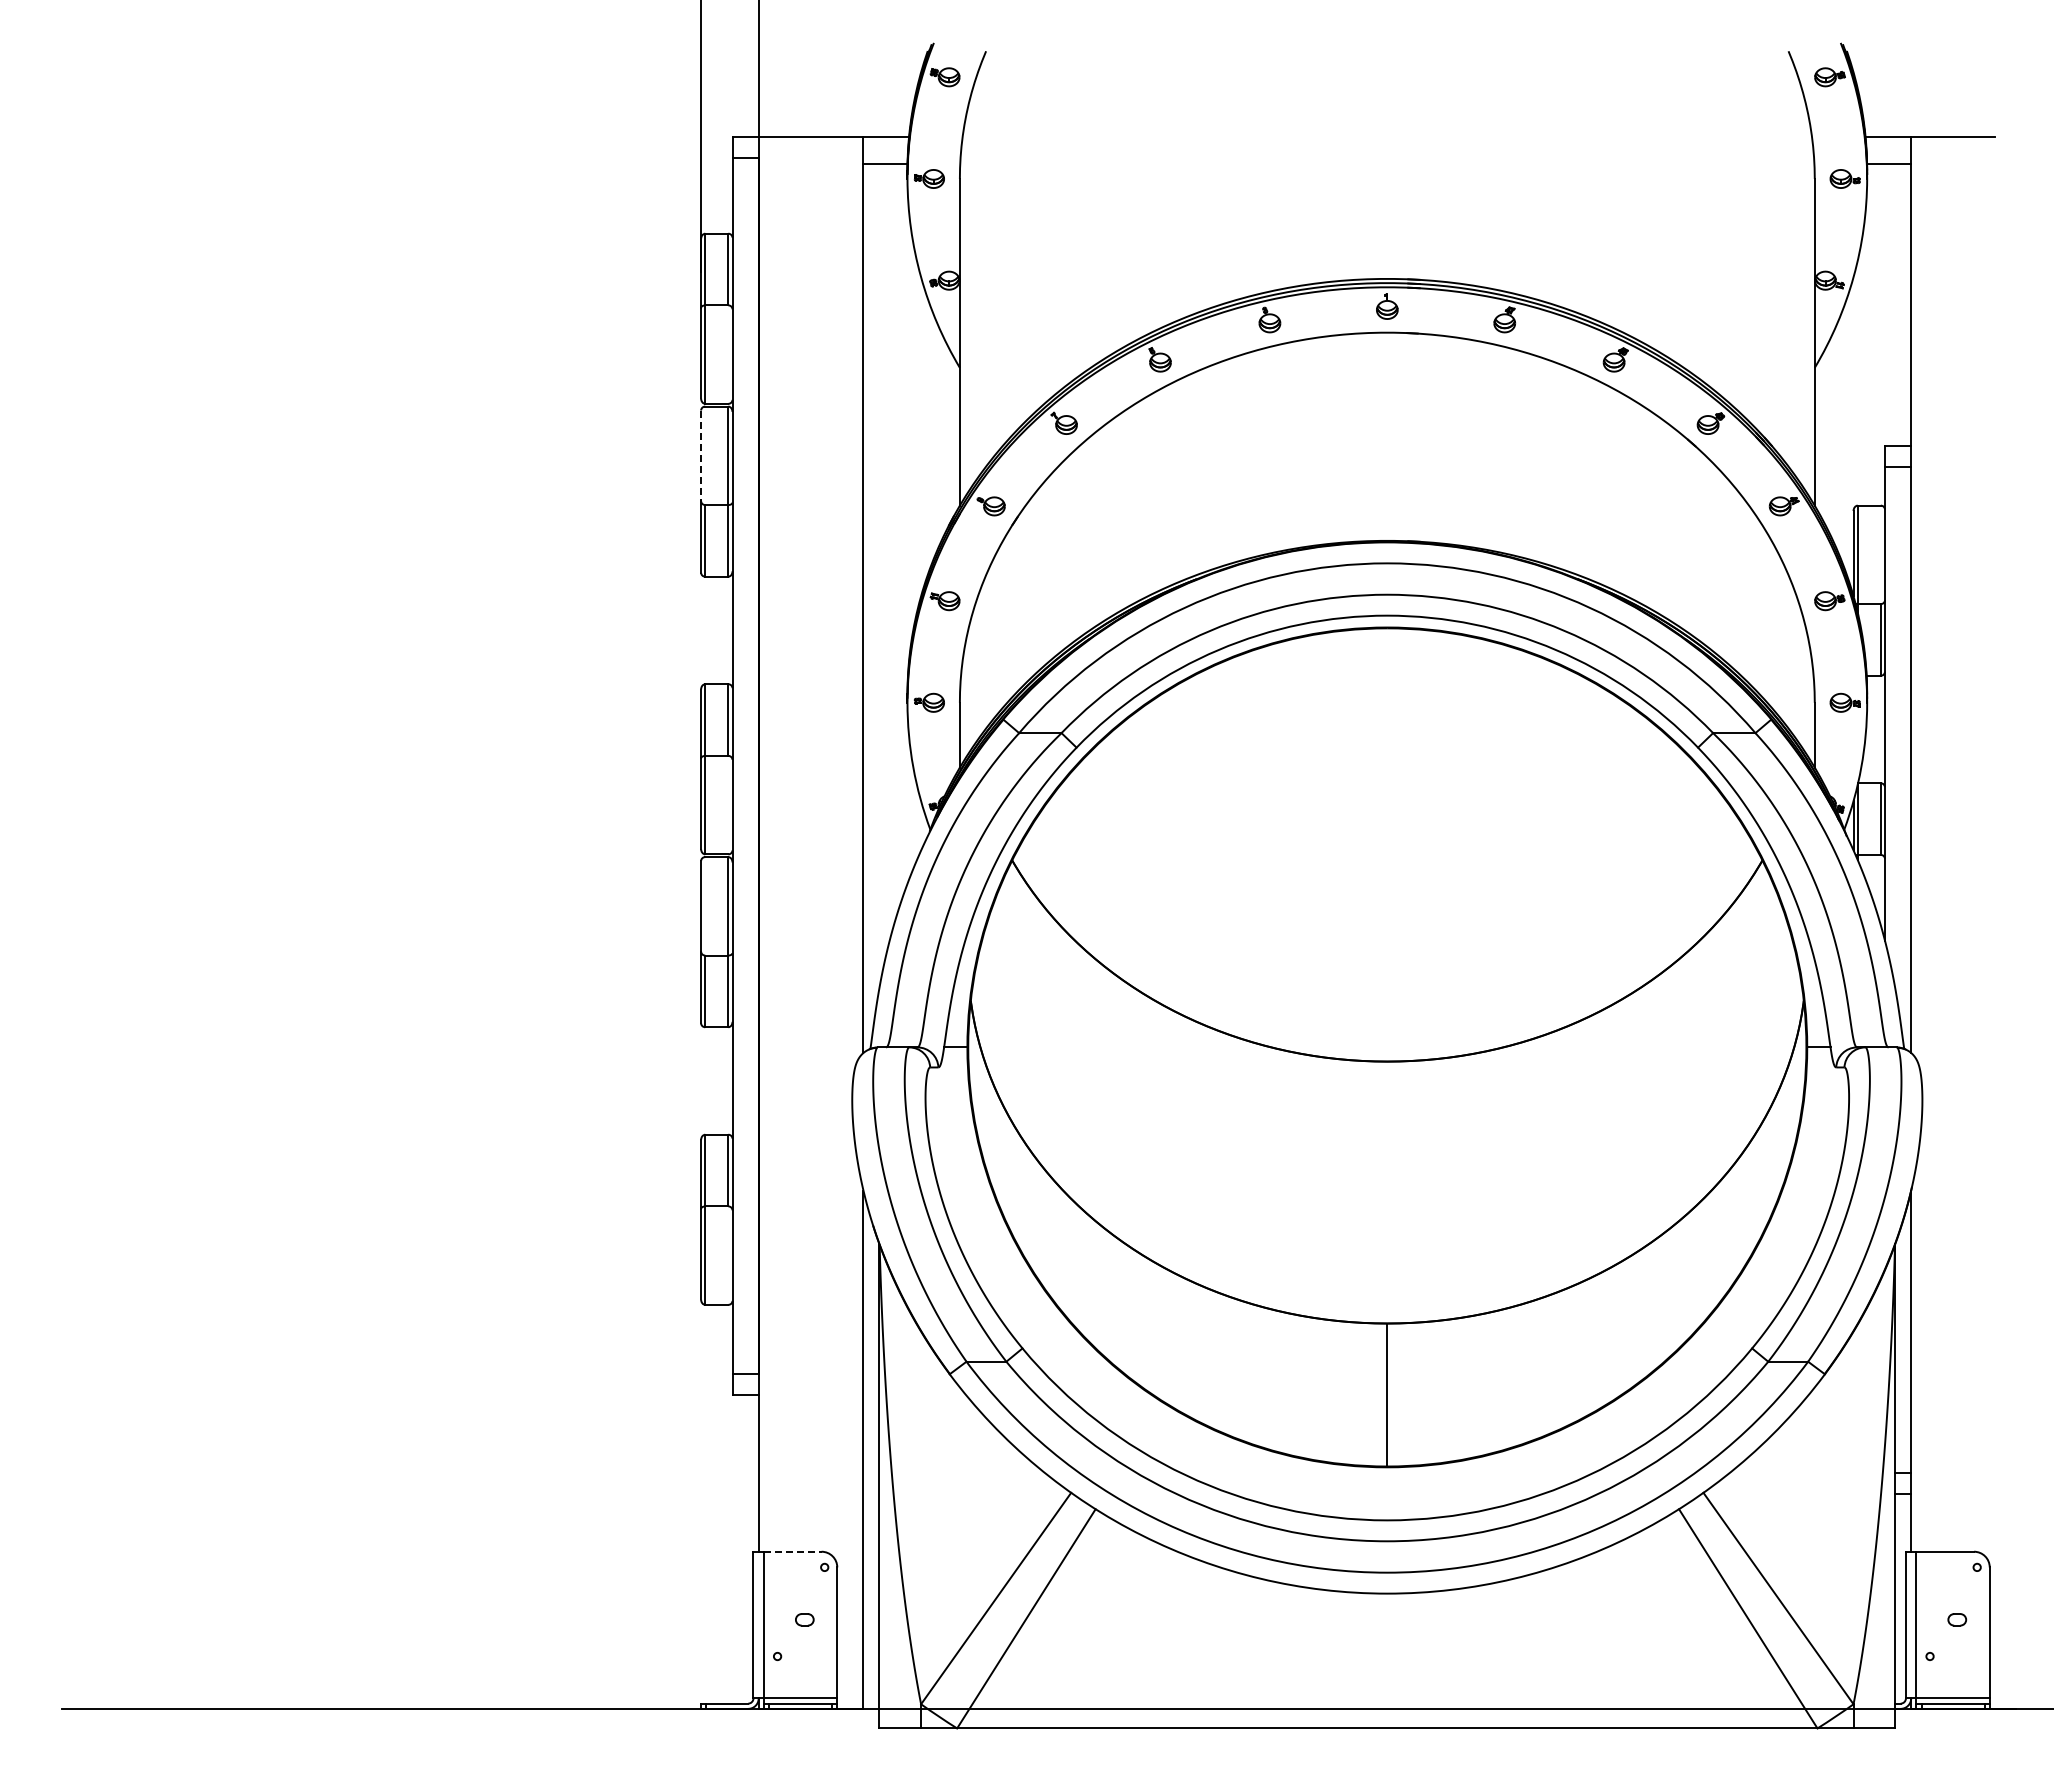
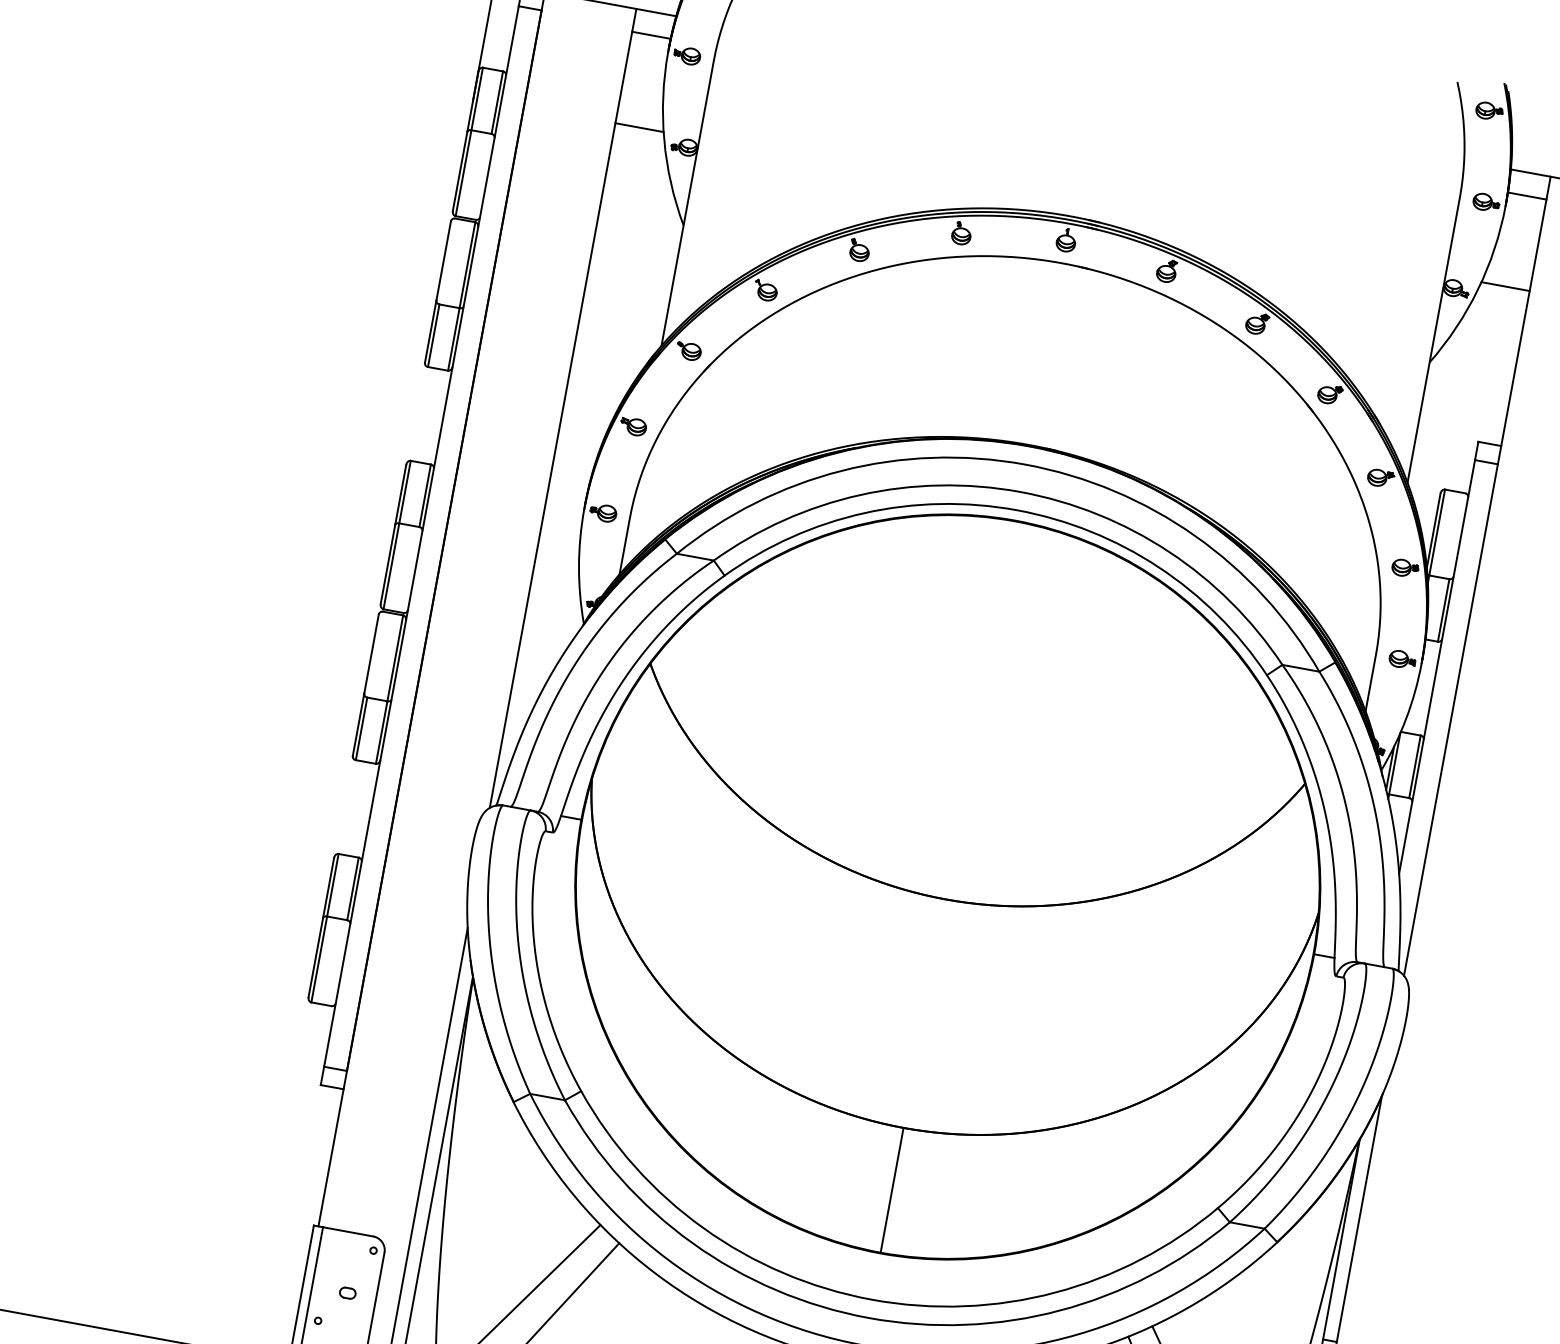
line: (890, 268) -> (638, 127), added
line: (1883, 268) -> (1505, 286), added
line: (701, 456) -> (443, 261), dashed -> solid
line: (792, 1551) -> (347, 1231), dashed -> solid

